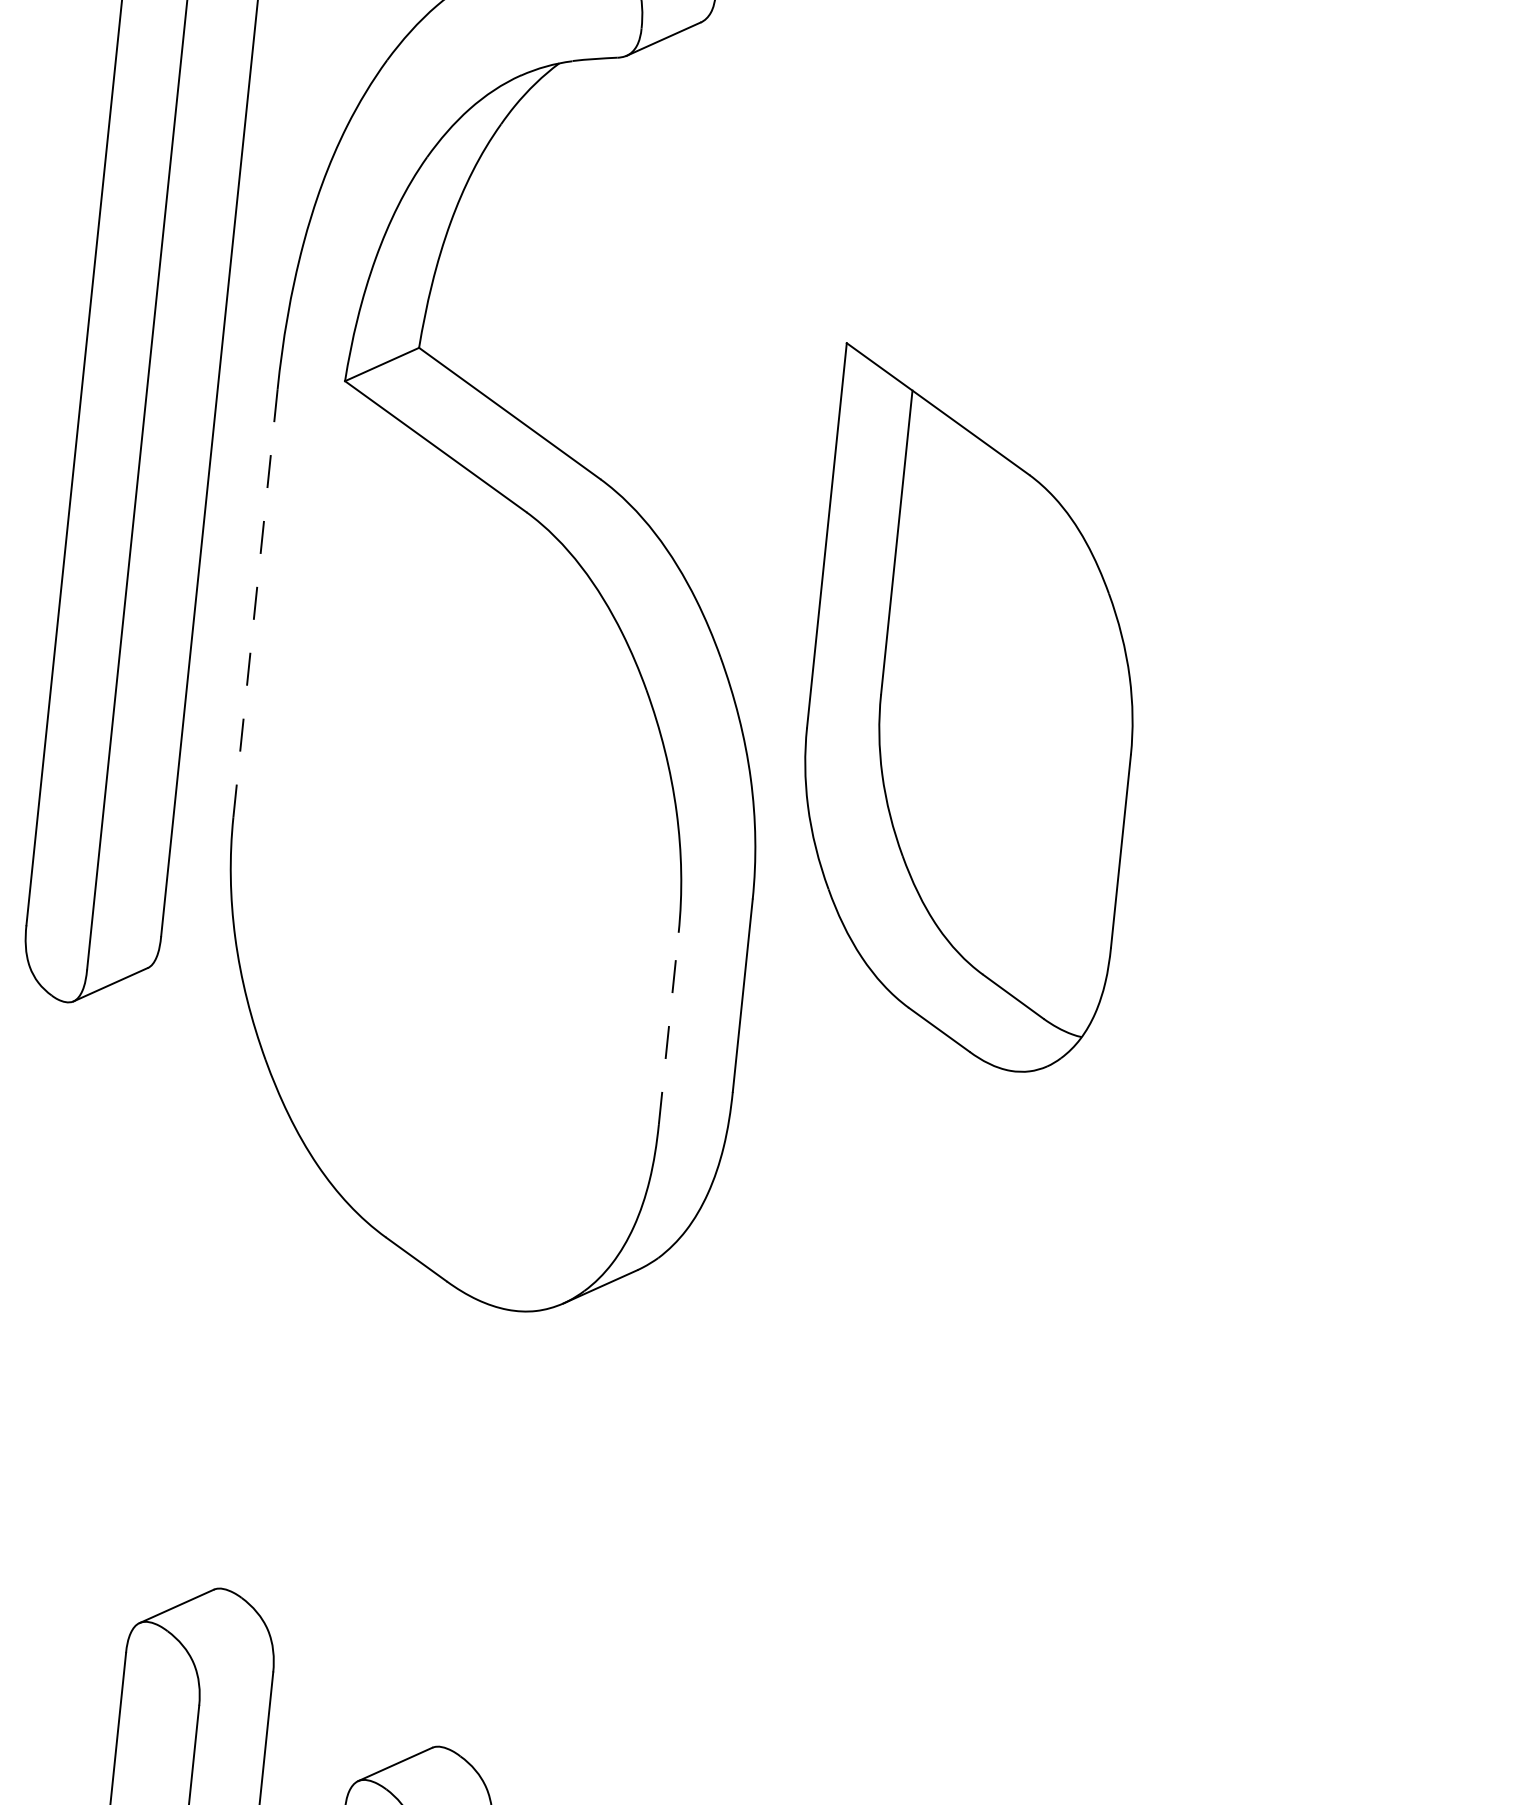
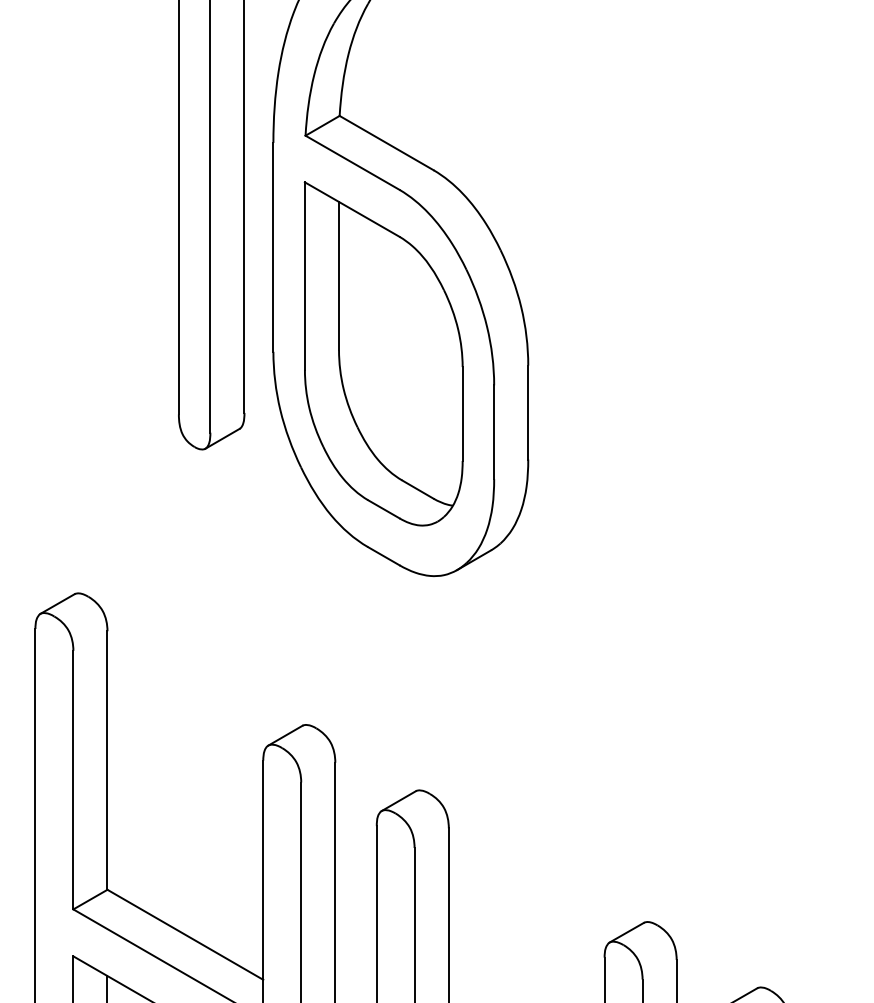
line: (255, 603) -> (273, 247), dashed -> solid
part: (971, 710) -> (383, 353), moved
line: (669, 1029) -> (494, 432), dashed -> solid

